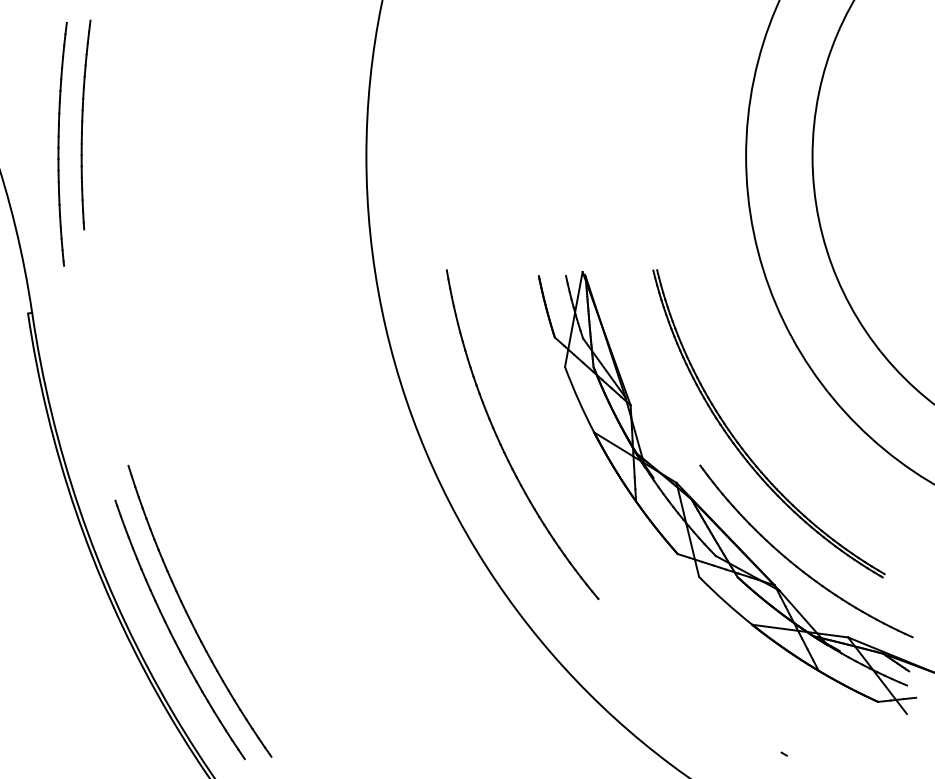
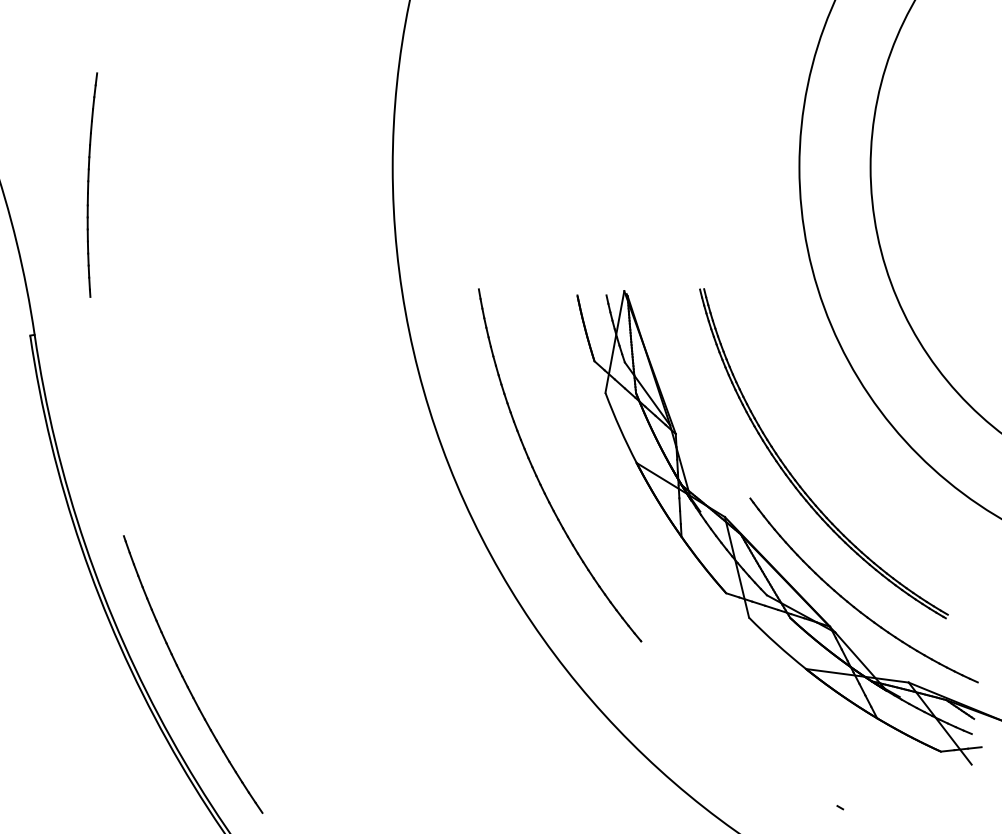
part: (85, 124) -> (91, 184), moved
part: (62, 143) -> (67, 153), removed
part: (189, 616) -> (203, 660), removed

